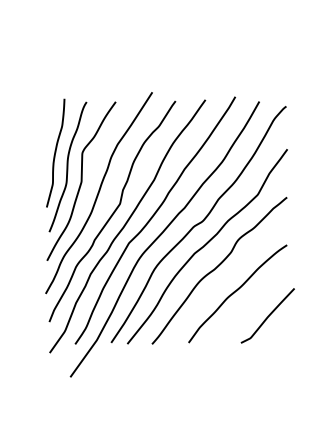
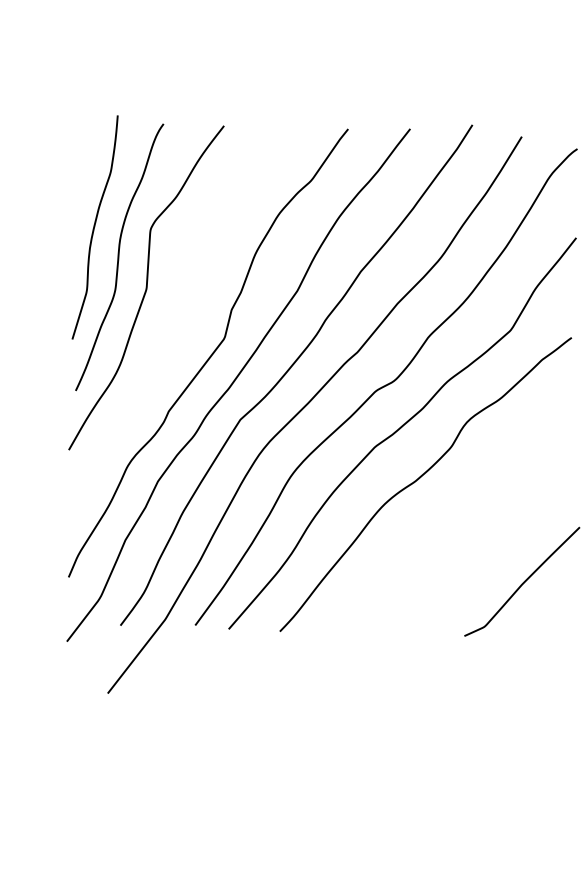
curve: (98, 193) -> (180, 314), removed
curve: (236, 291) -> (459, 528), removed

